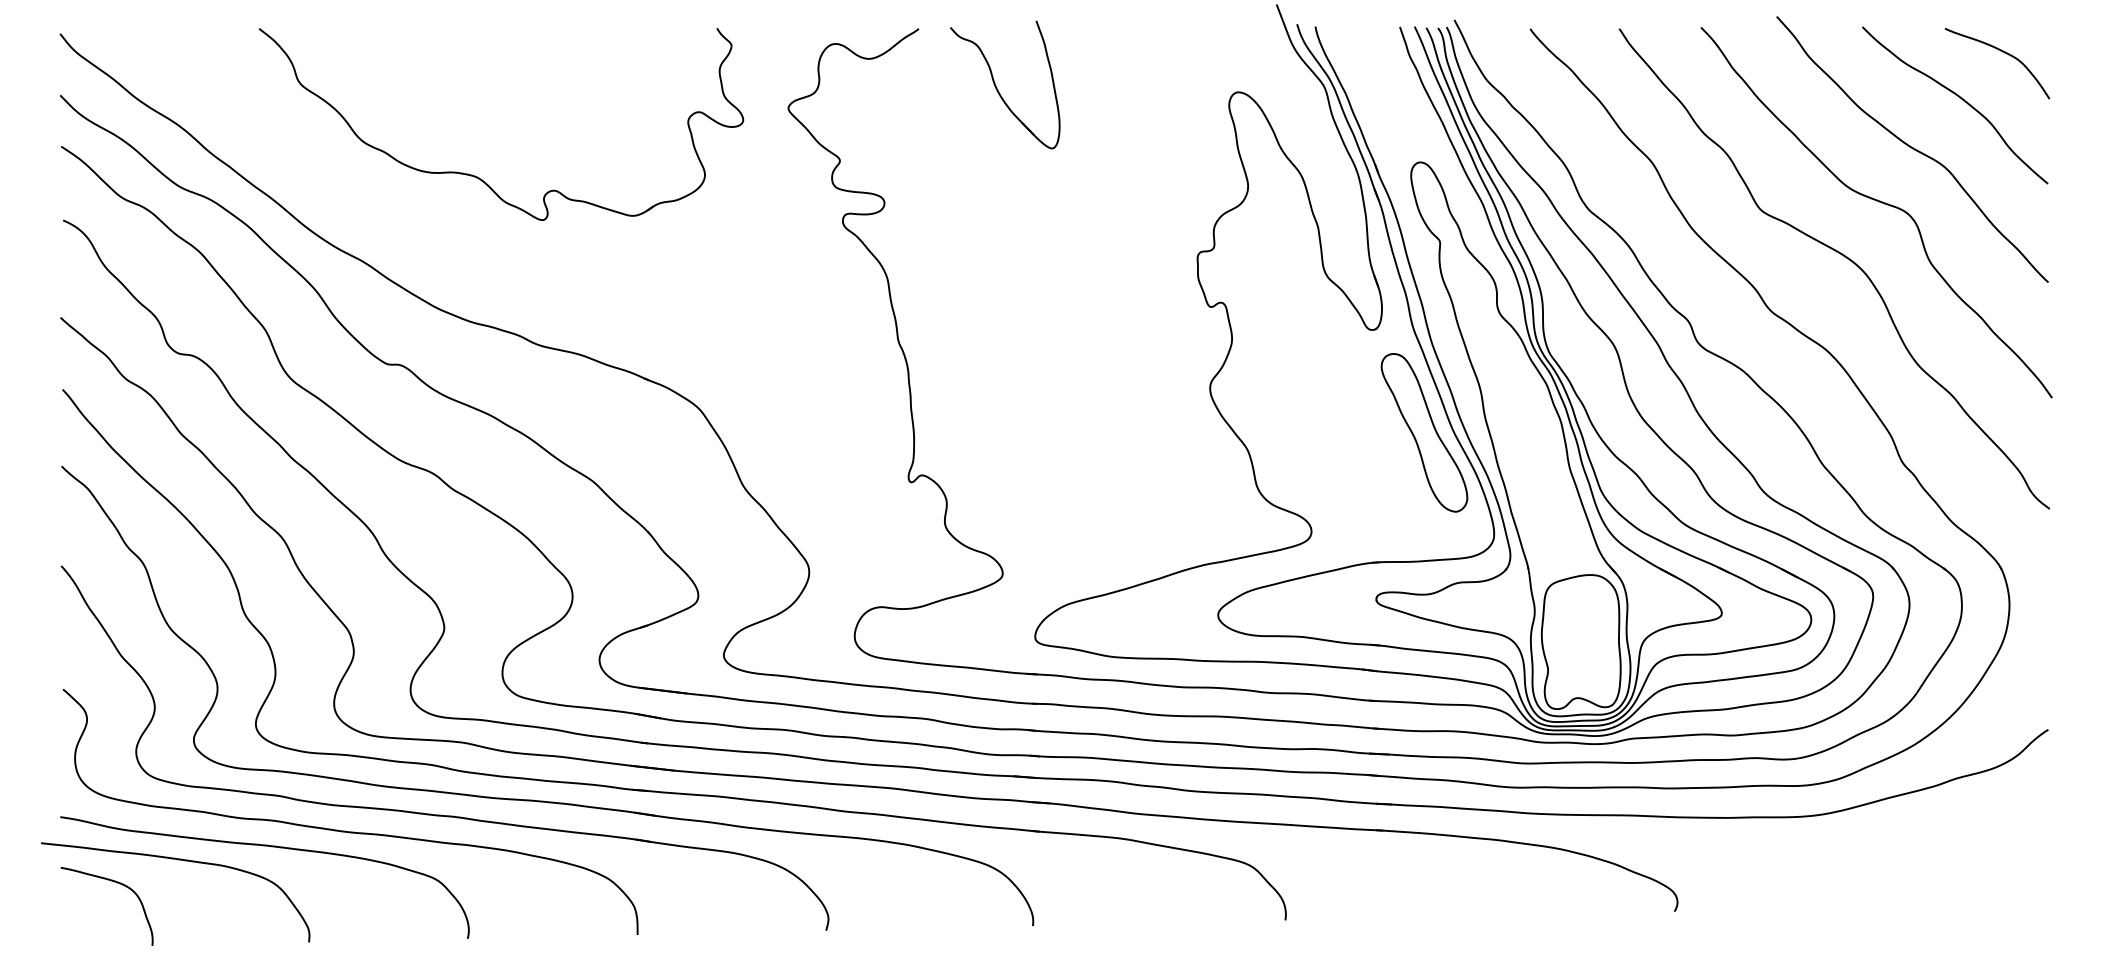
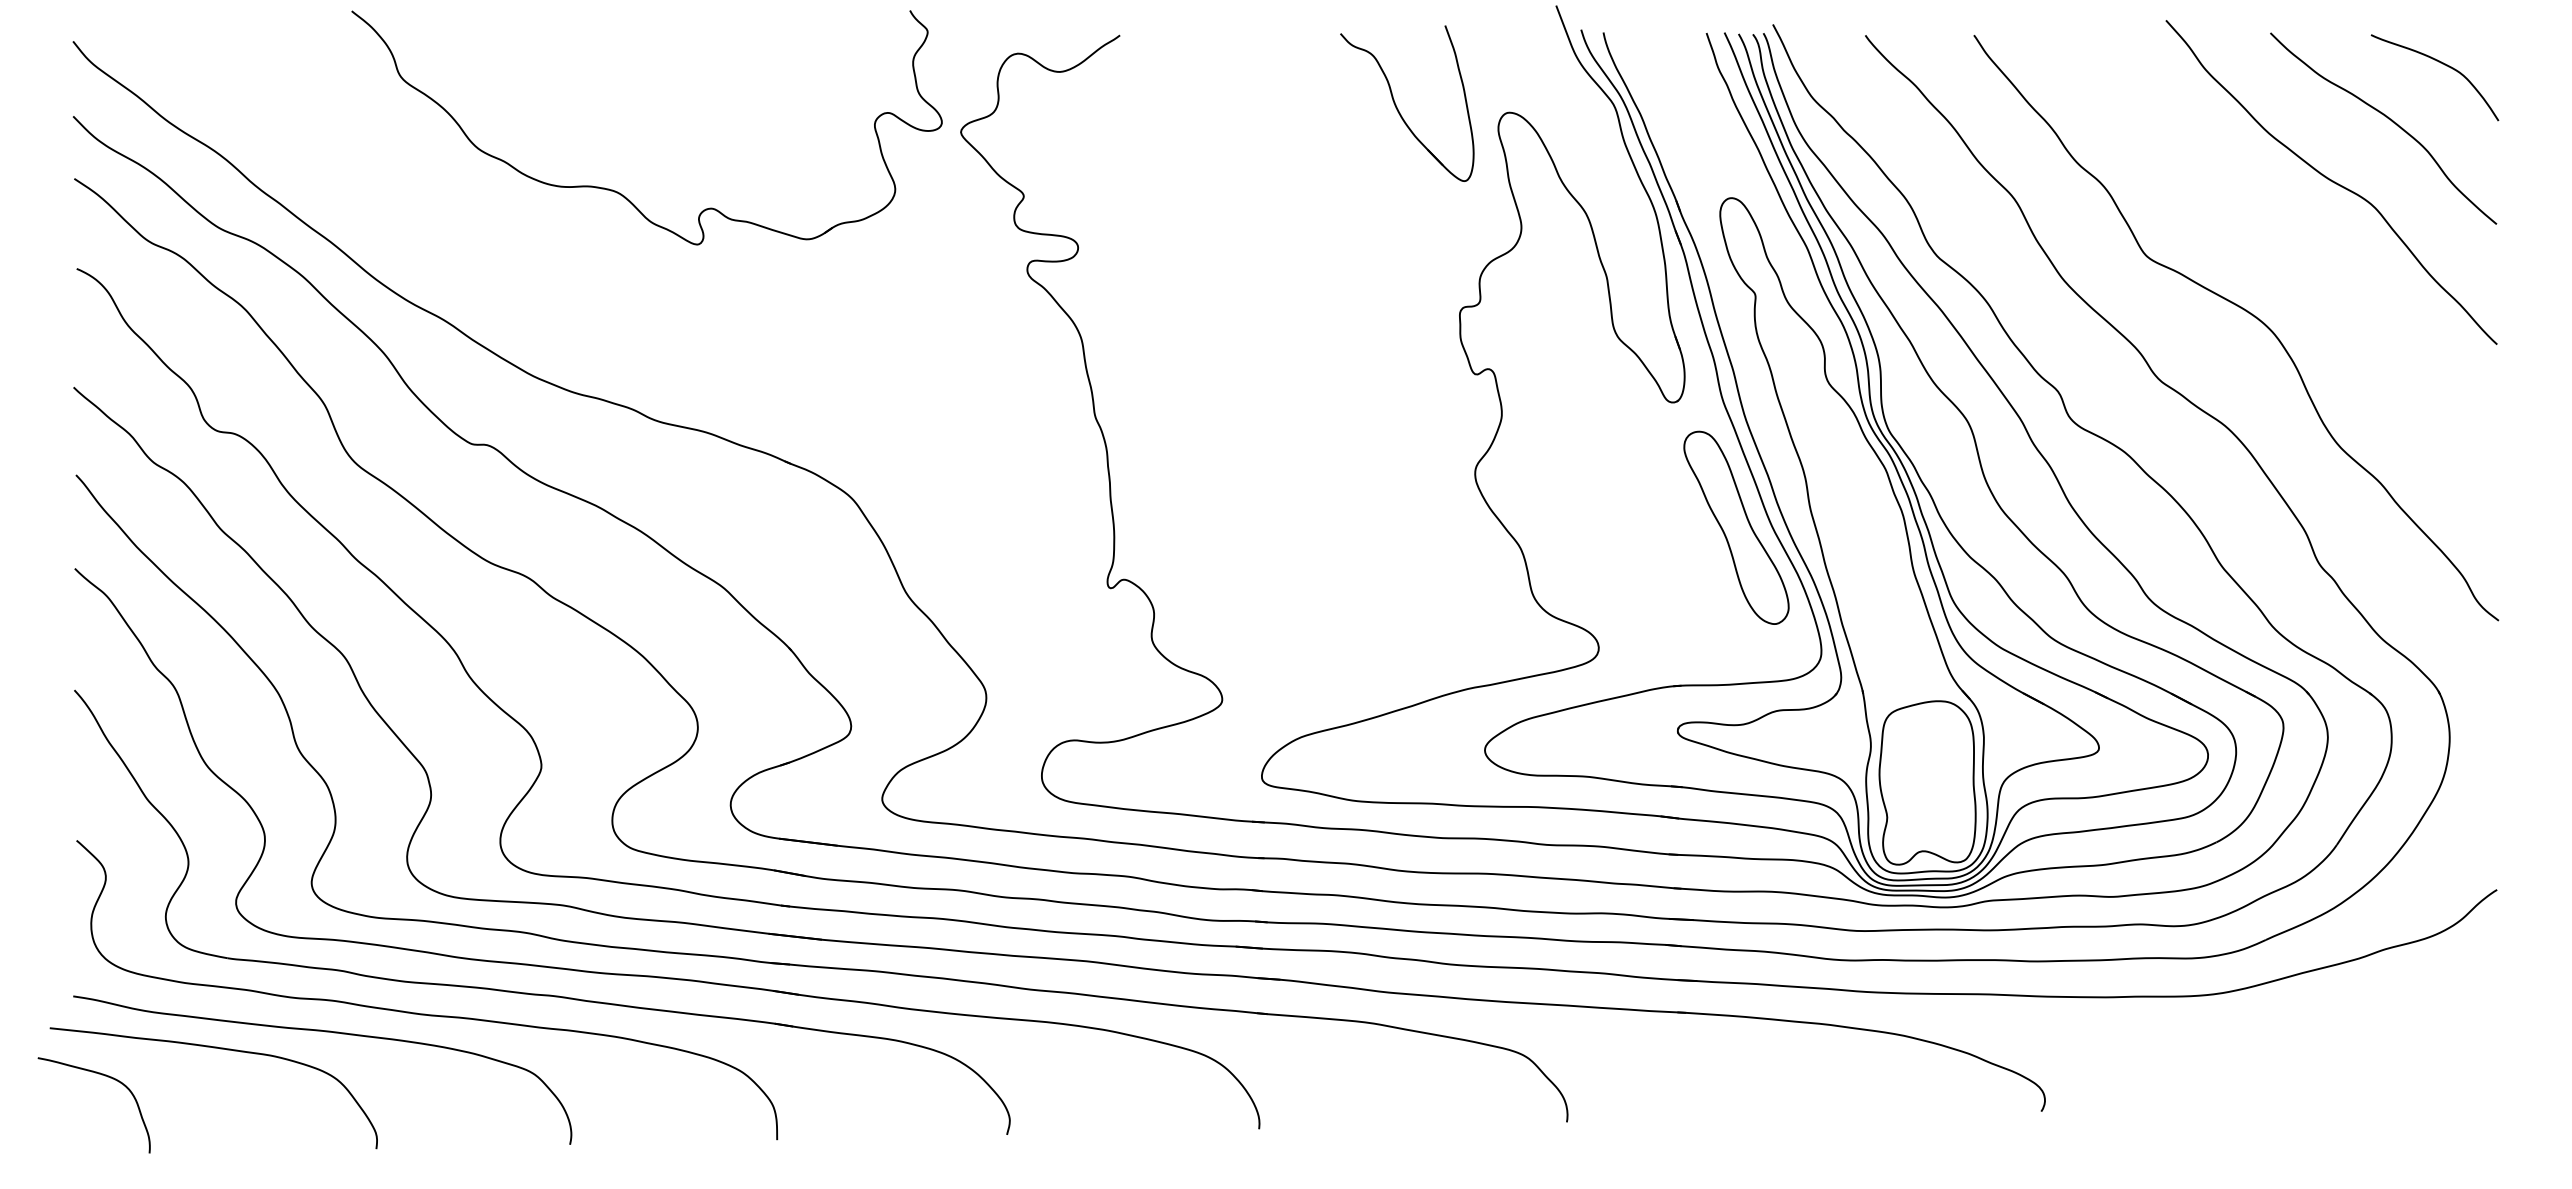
part: (997, 88) -> (1397, 107), moved
part: (475, 175) -> (615, 190), moved
part: (1880, 202) -> (2292, 247), removed
curve: (117, 883) -> (107, 1077), moved

